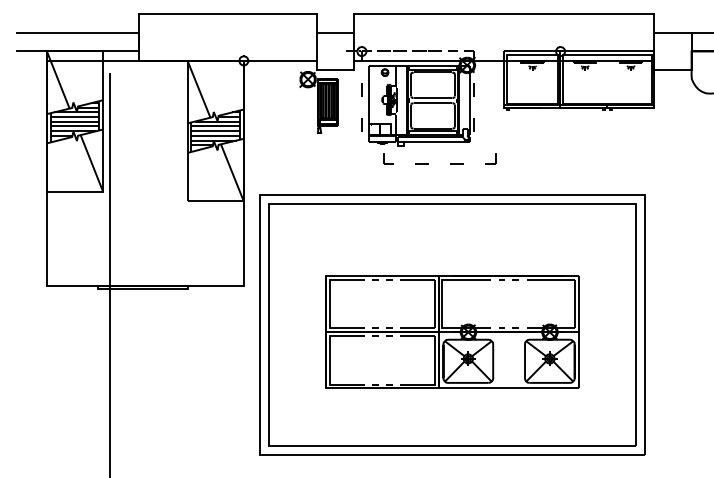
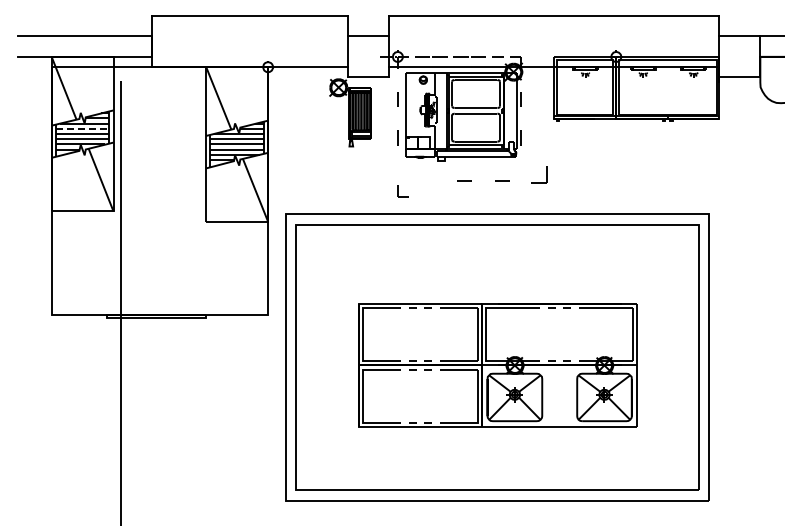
line: (75, 116) -> (82, 128), solid -> dashed
part: (387, 159) -> (402, 191), moved
part: (490, 159) -> (539, 175), size x1.4

